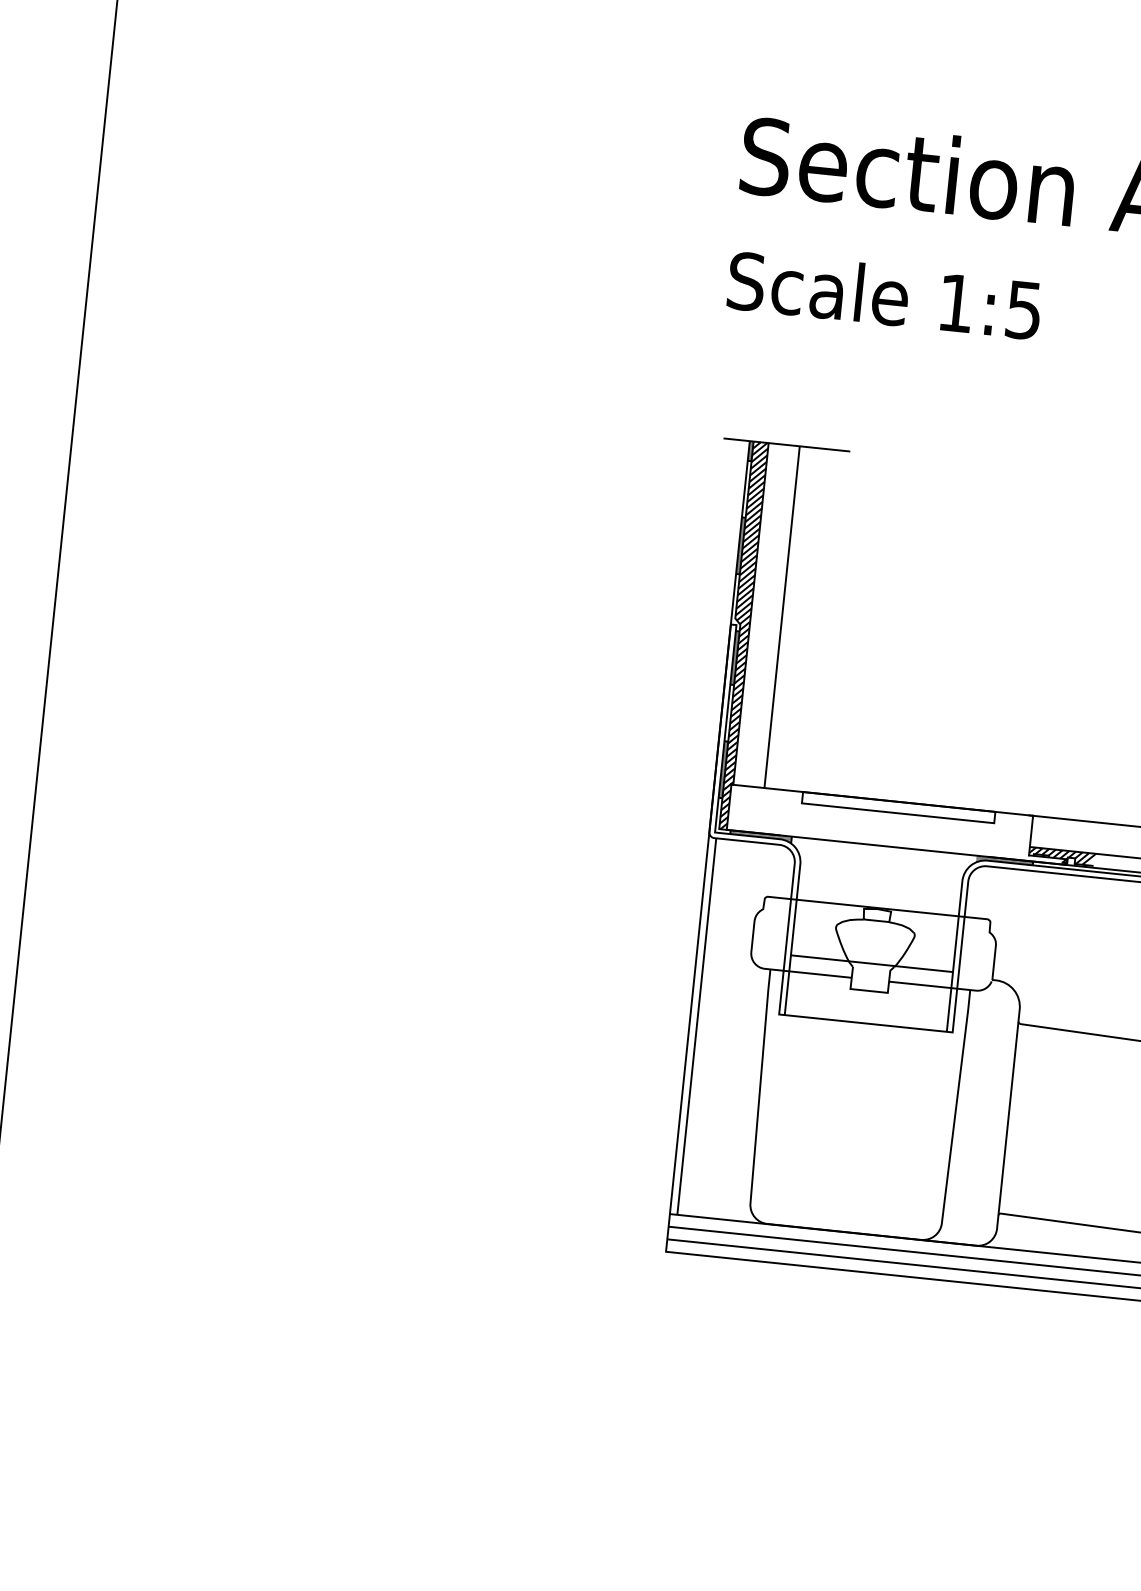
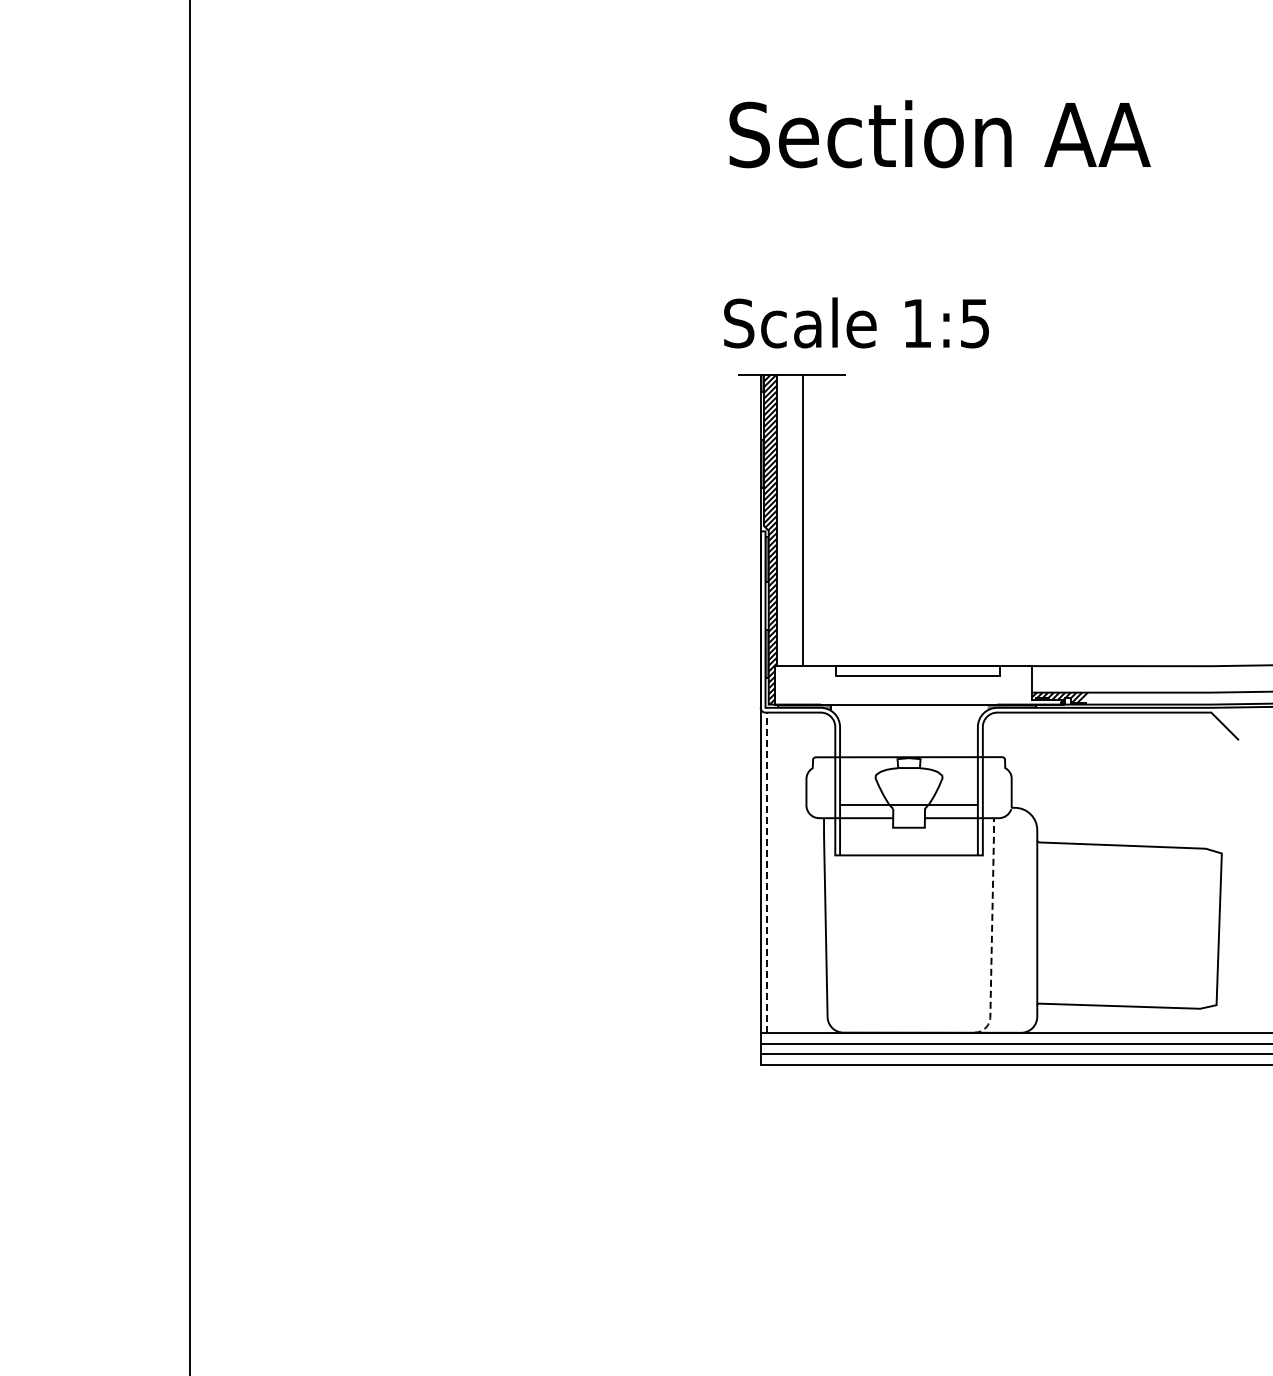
text: (884, 294) -> (856, 322), moved
line: (697, 1026) -> (767, 872), solid -> dashed
line: (952, 1128) -> (991, 936), solid -> dashed

